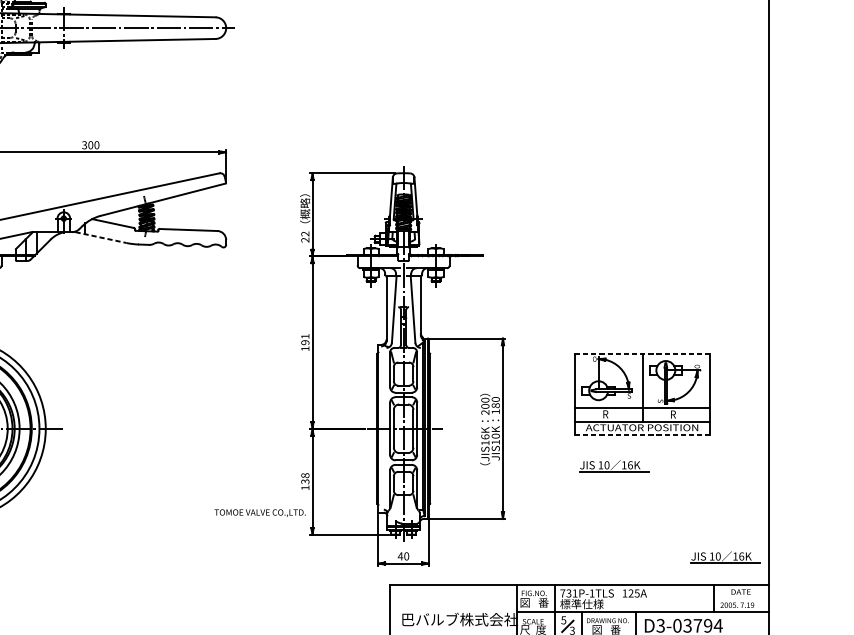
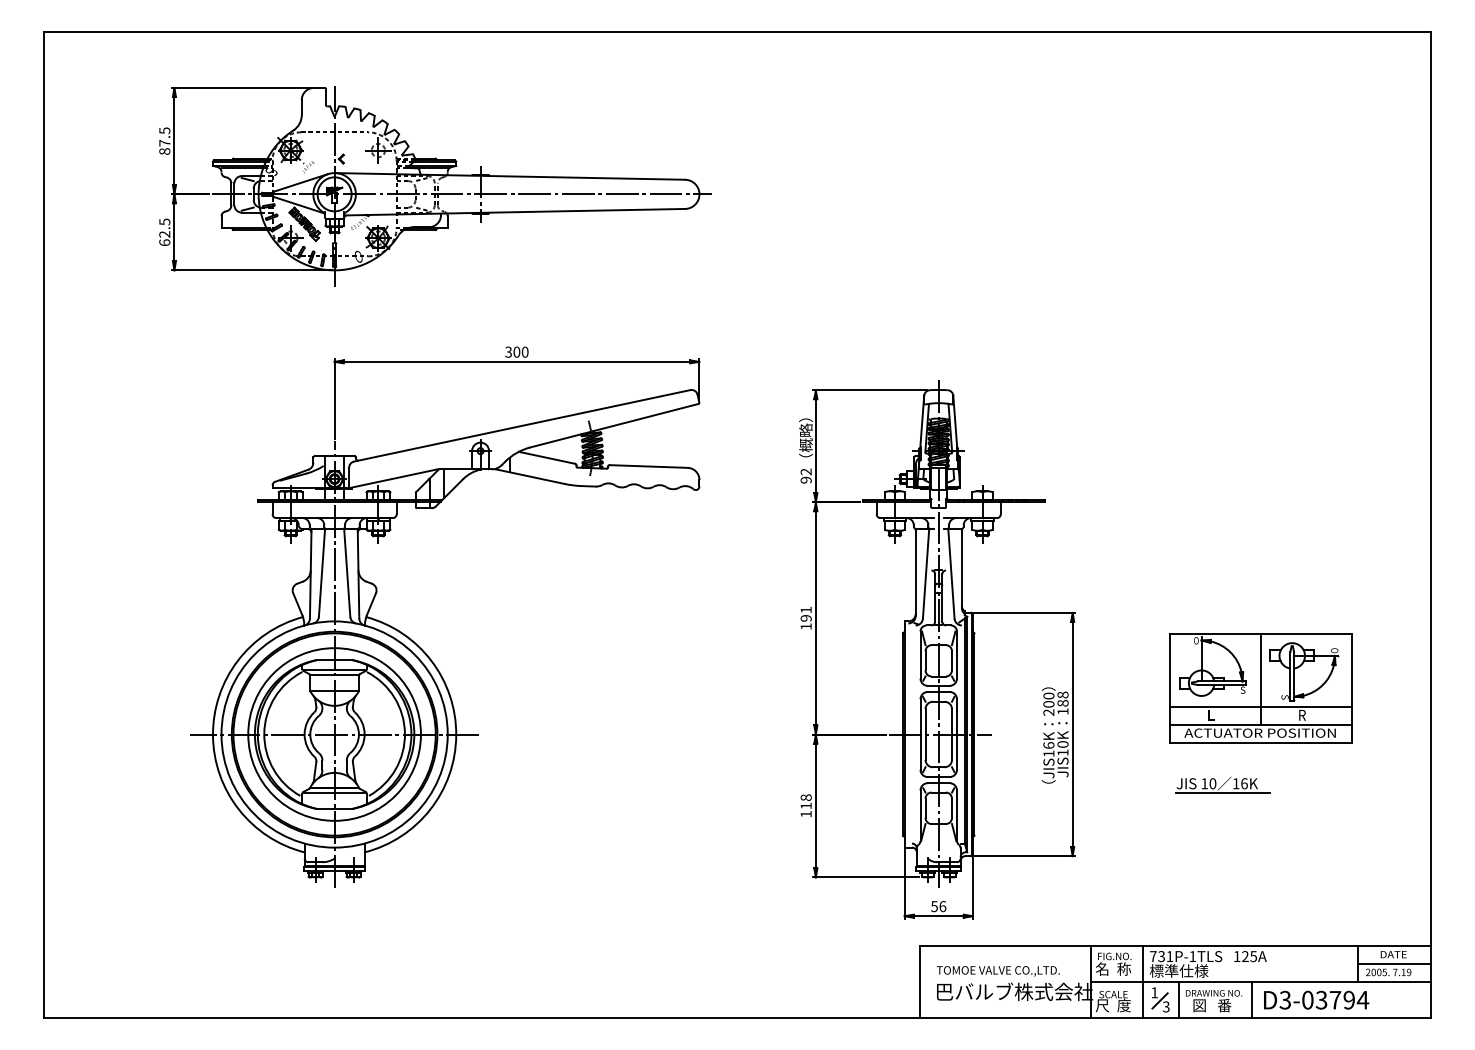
line: (101, 237) -> (531, 476), dashed -> solid
text: (305, 239) -> (806, 479), 22 -> 92
line: (643, 353) -> (1261, 633), dashed -> solid
text: (495, 399) -> (1062, 694), 180 -> 188
text: (605, 413) -> (1211, 714), R -> L
line: (643, 435) -> (1261, 743), dashed -> solid
text: (304, 481) -> (805, 805), 138 -> 118
text: (259, 513) -> (997, 971), moved
text: (403, 556) -> (938, 906), 40 -> 56
part: (725, 557) -> (1372, 907), removed
line: (740, 598) -> (1393, 963), added
text: (534, 602) -> (1115, 968), 図   番 -> 名  称
text: (563, 620) -> (1154, 992), 5 -> 1

